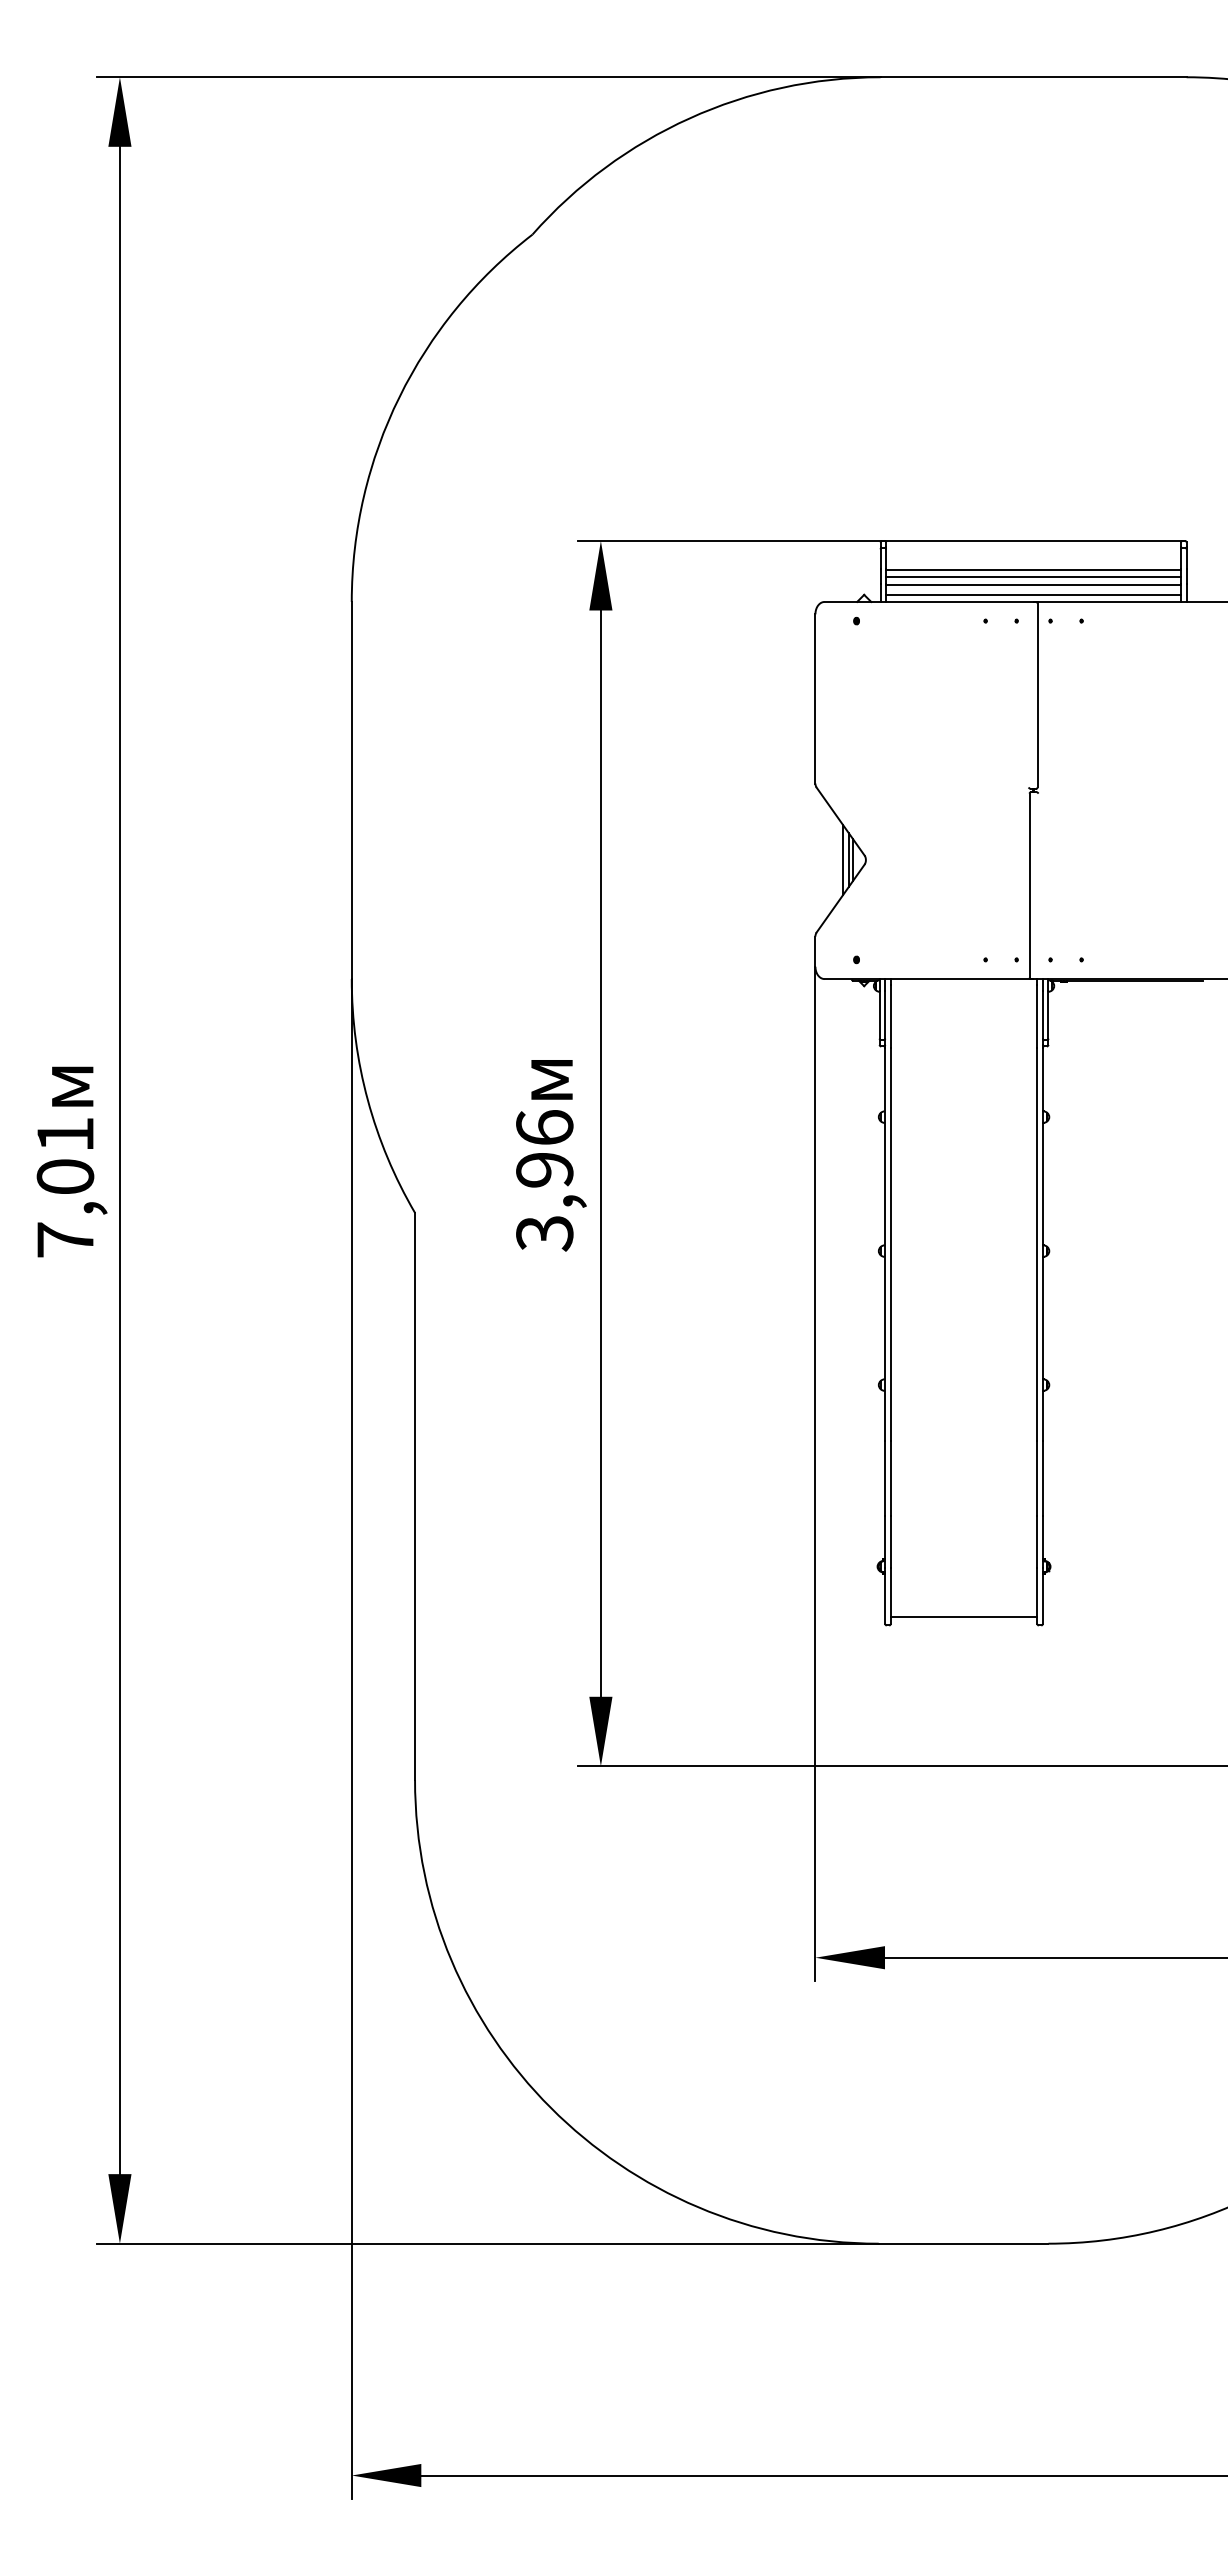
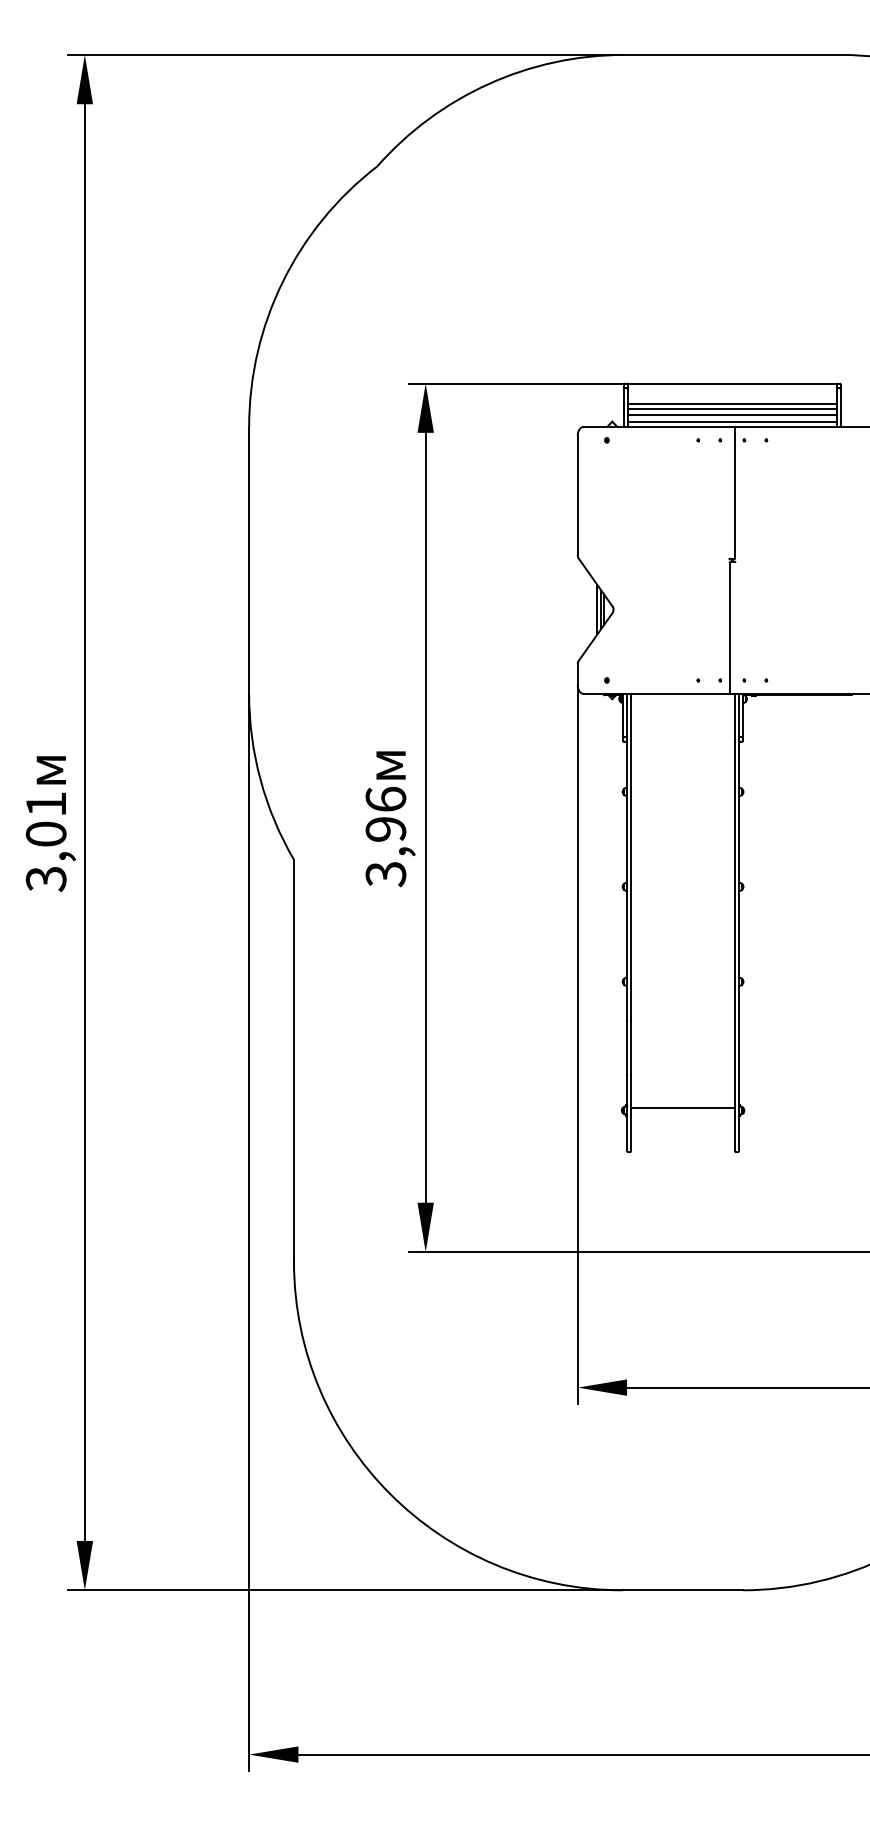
text: (65, 1240) -> (46, 879), 7,01 -> 3,01
line: (963, 1616) -> (682, 1108), moved

